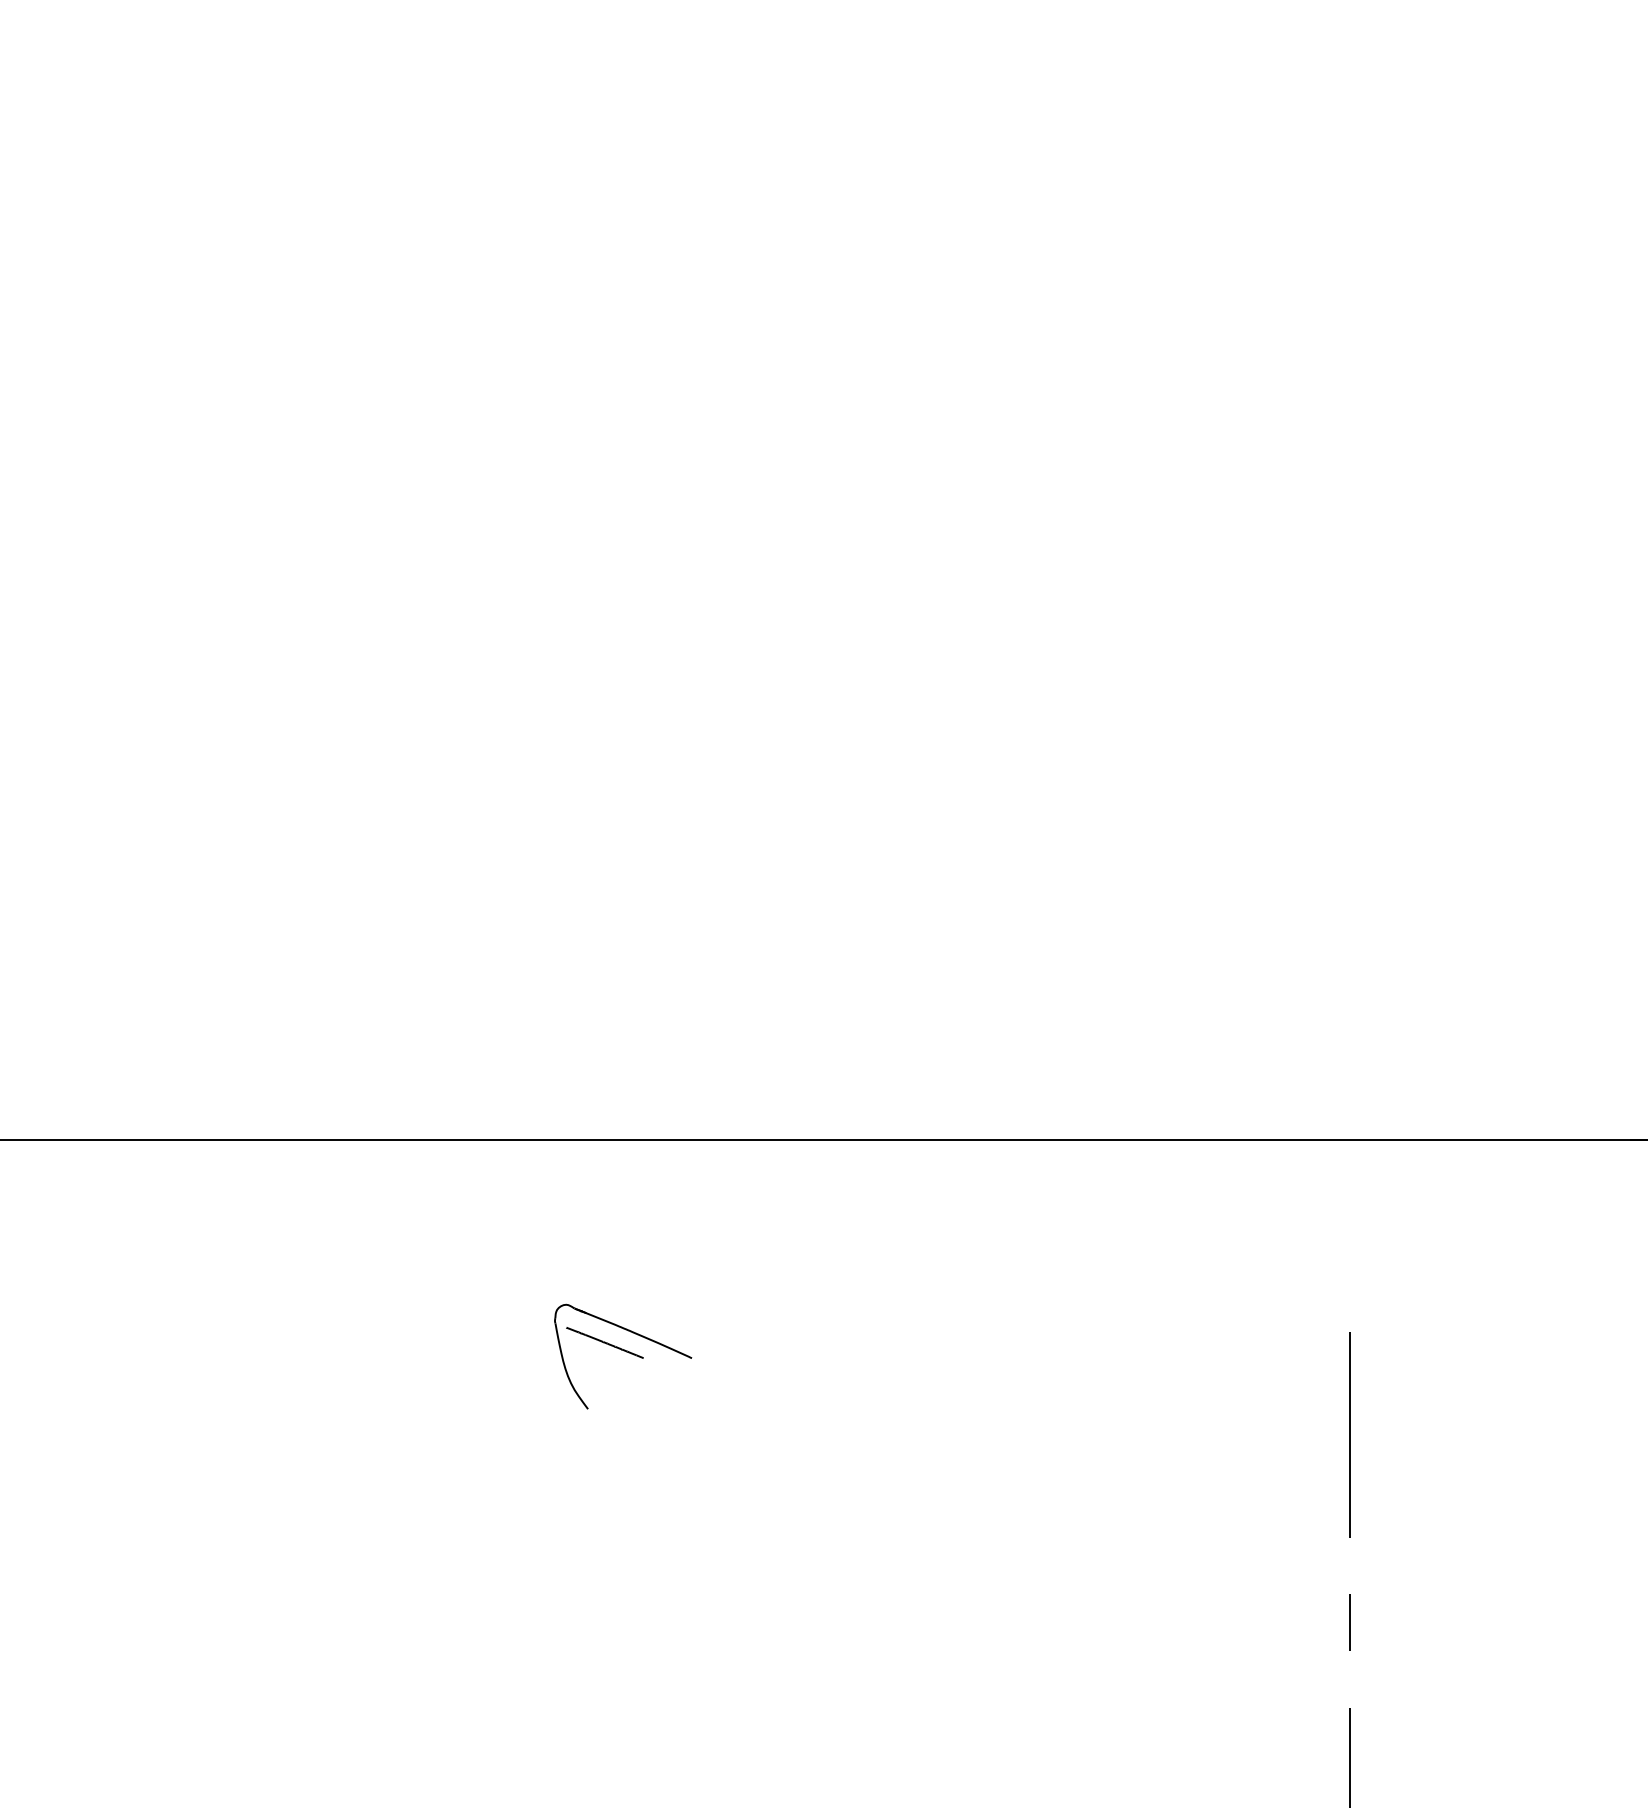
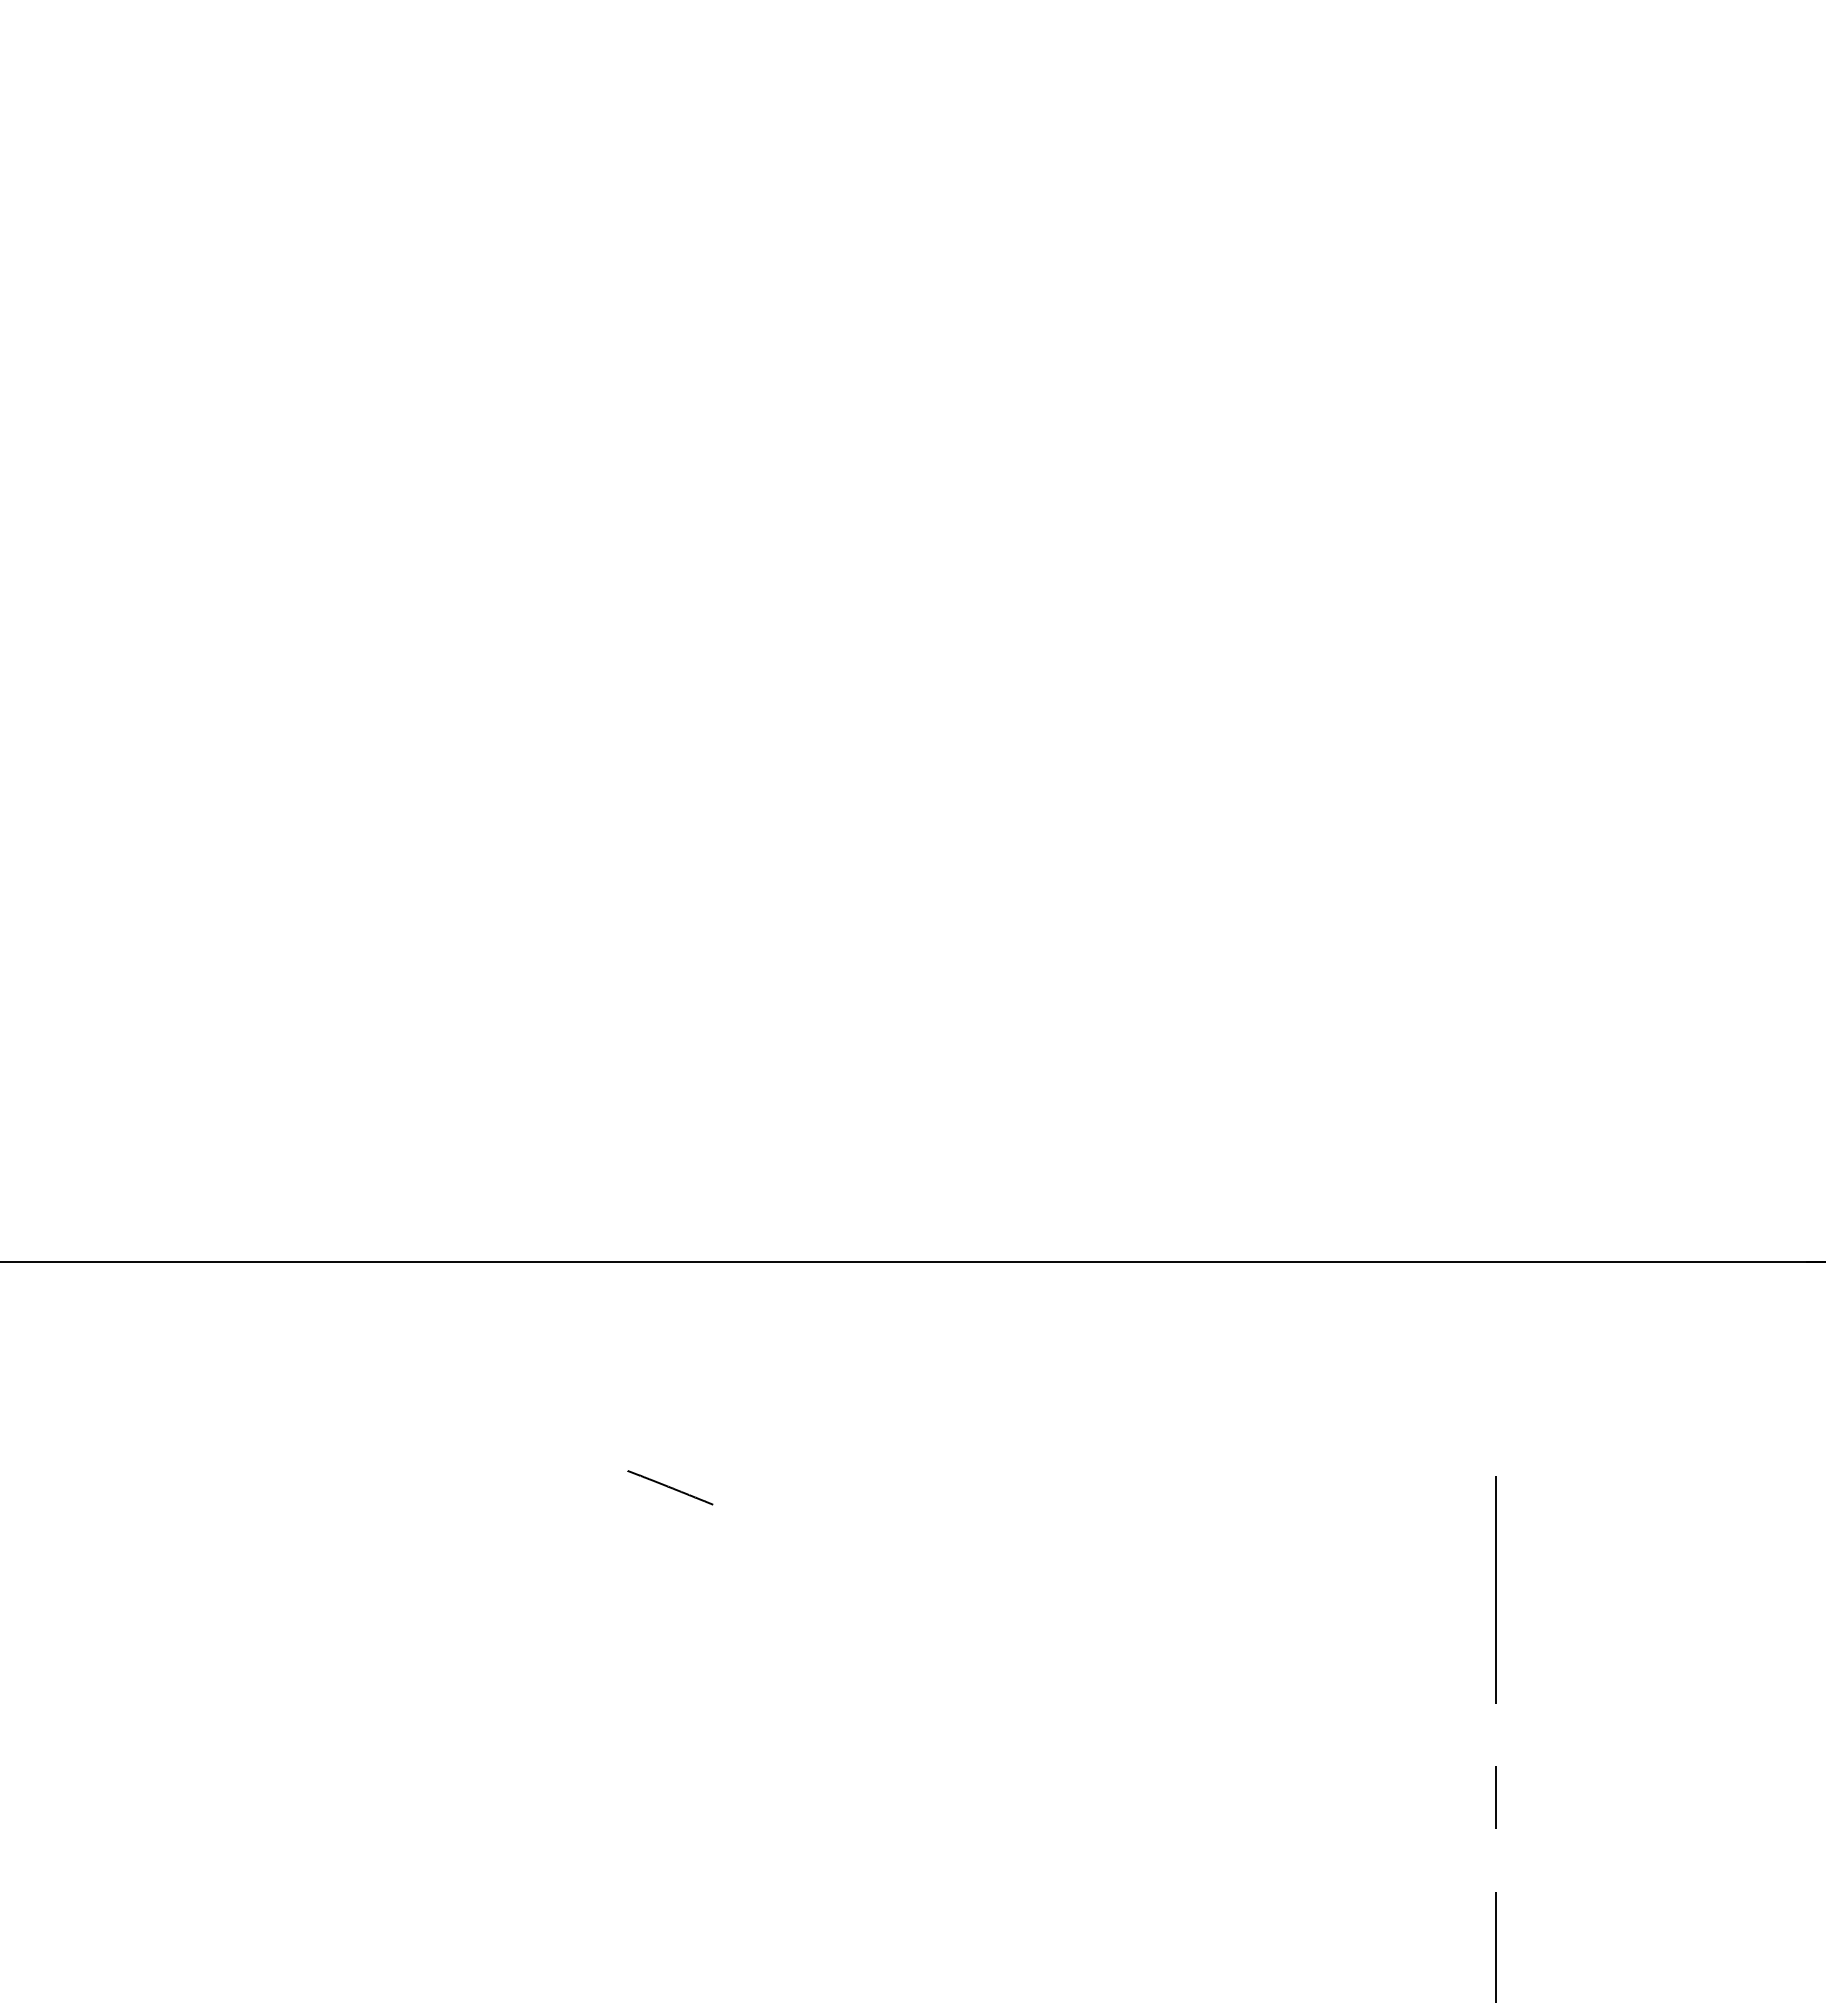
part: (633, 1333) -> (701, 1477), removed

